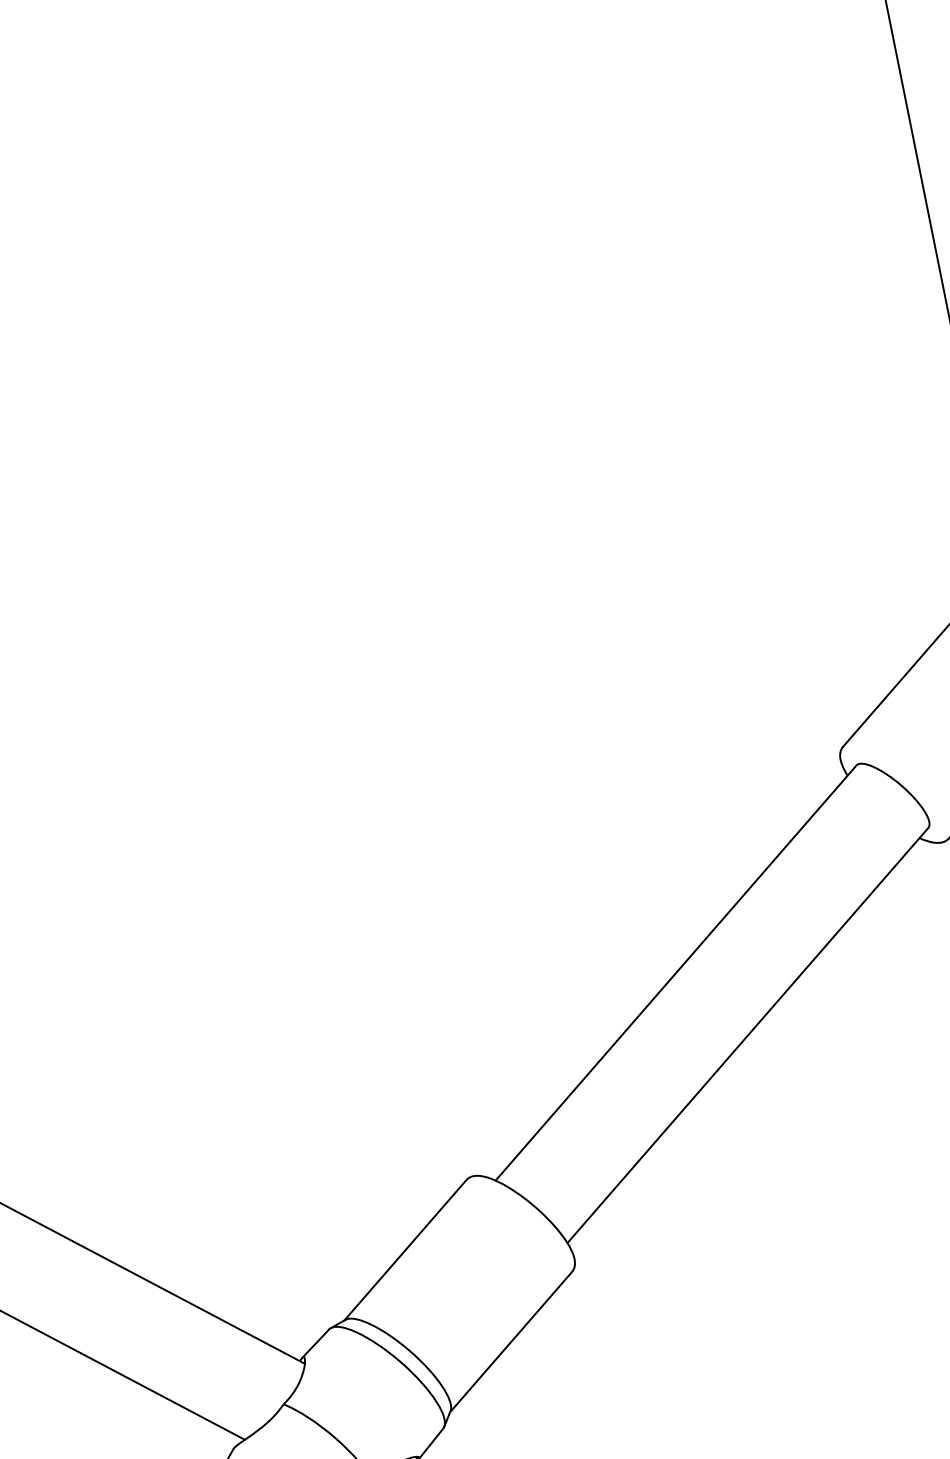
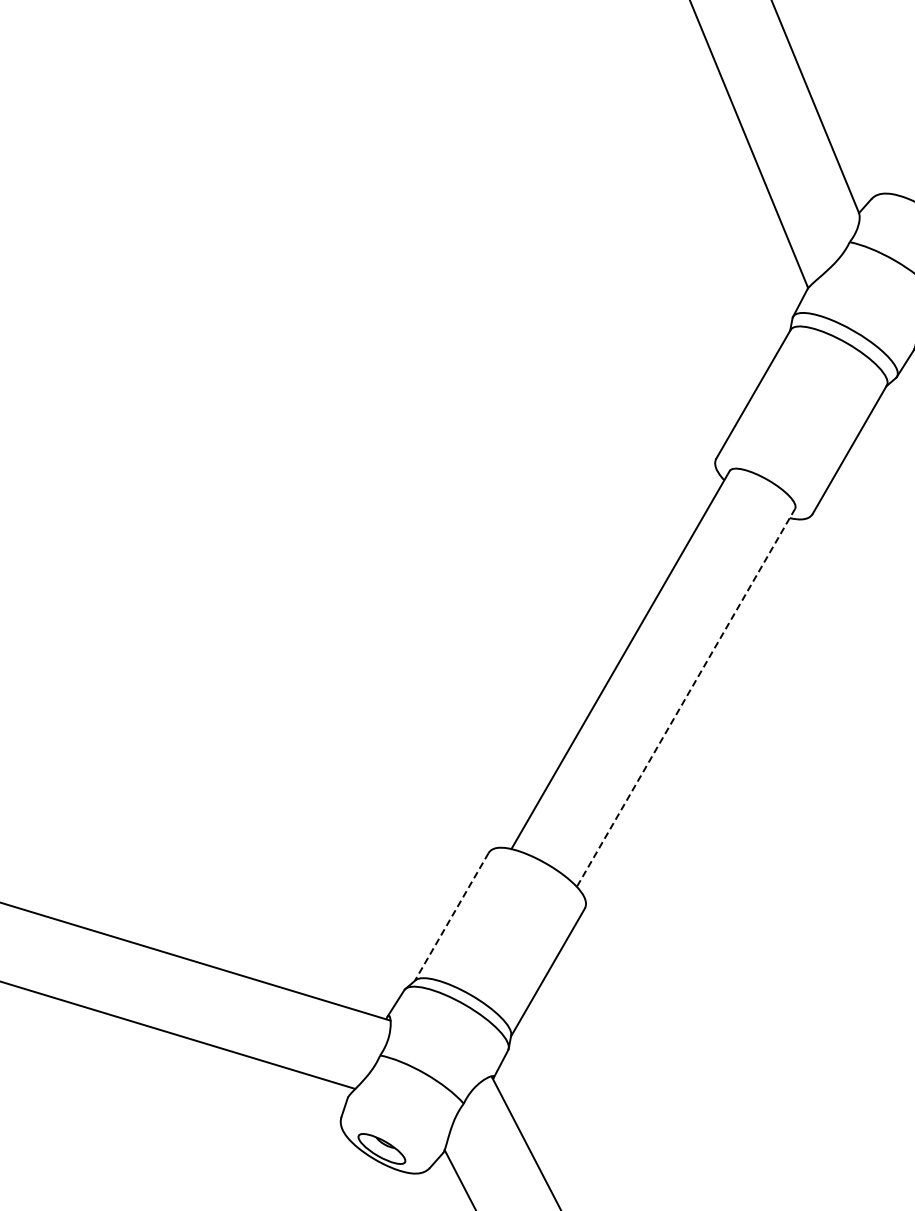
line: (747, 1036) -> (685, 698), solid -> dashed
line: (405, 1250) -> (451, 917), solid -> dashed

